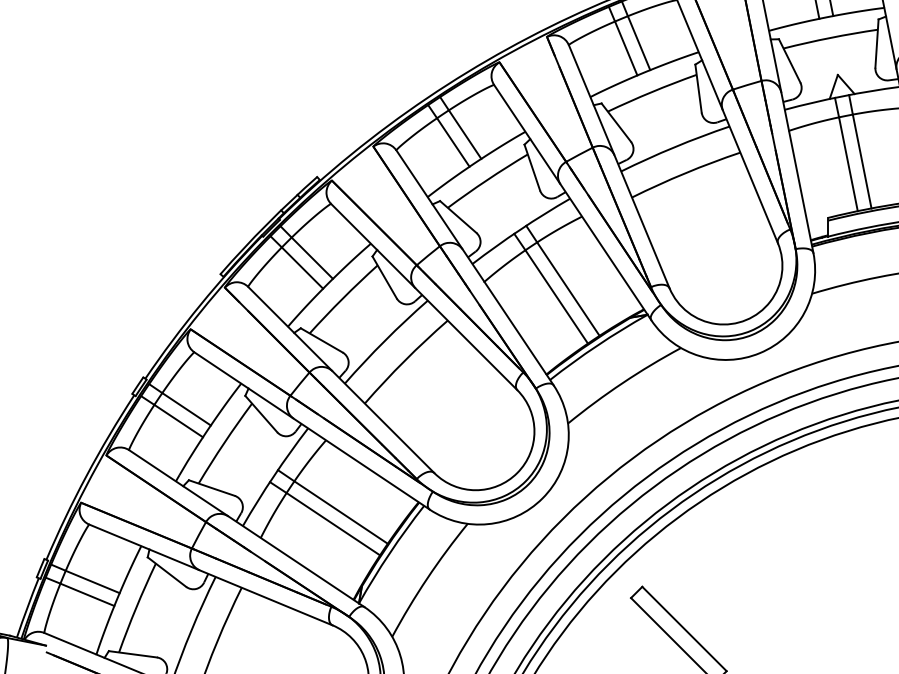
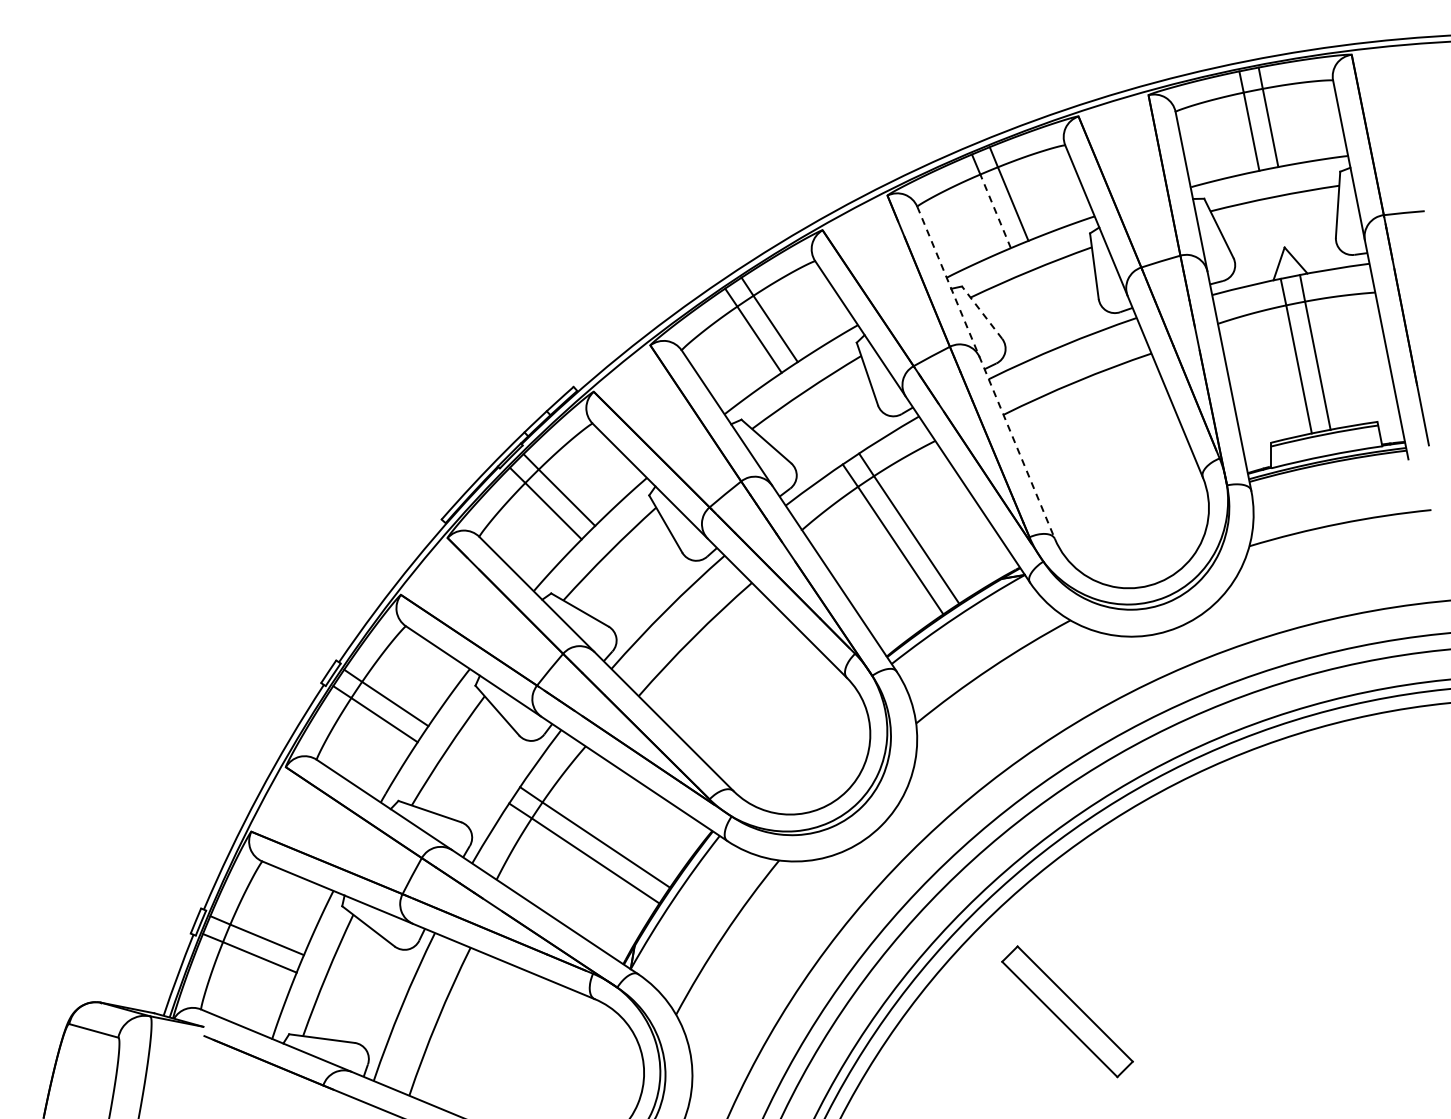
line: (626, 48) -> (995, 211), solid -> dashed
line: (615, 122) -> (981, 312), solid -> dashed
line: (619, 166) -> (986, 372), solid -> dashed

